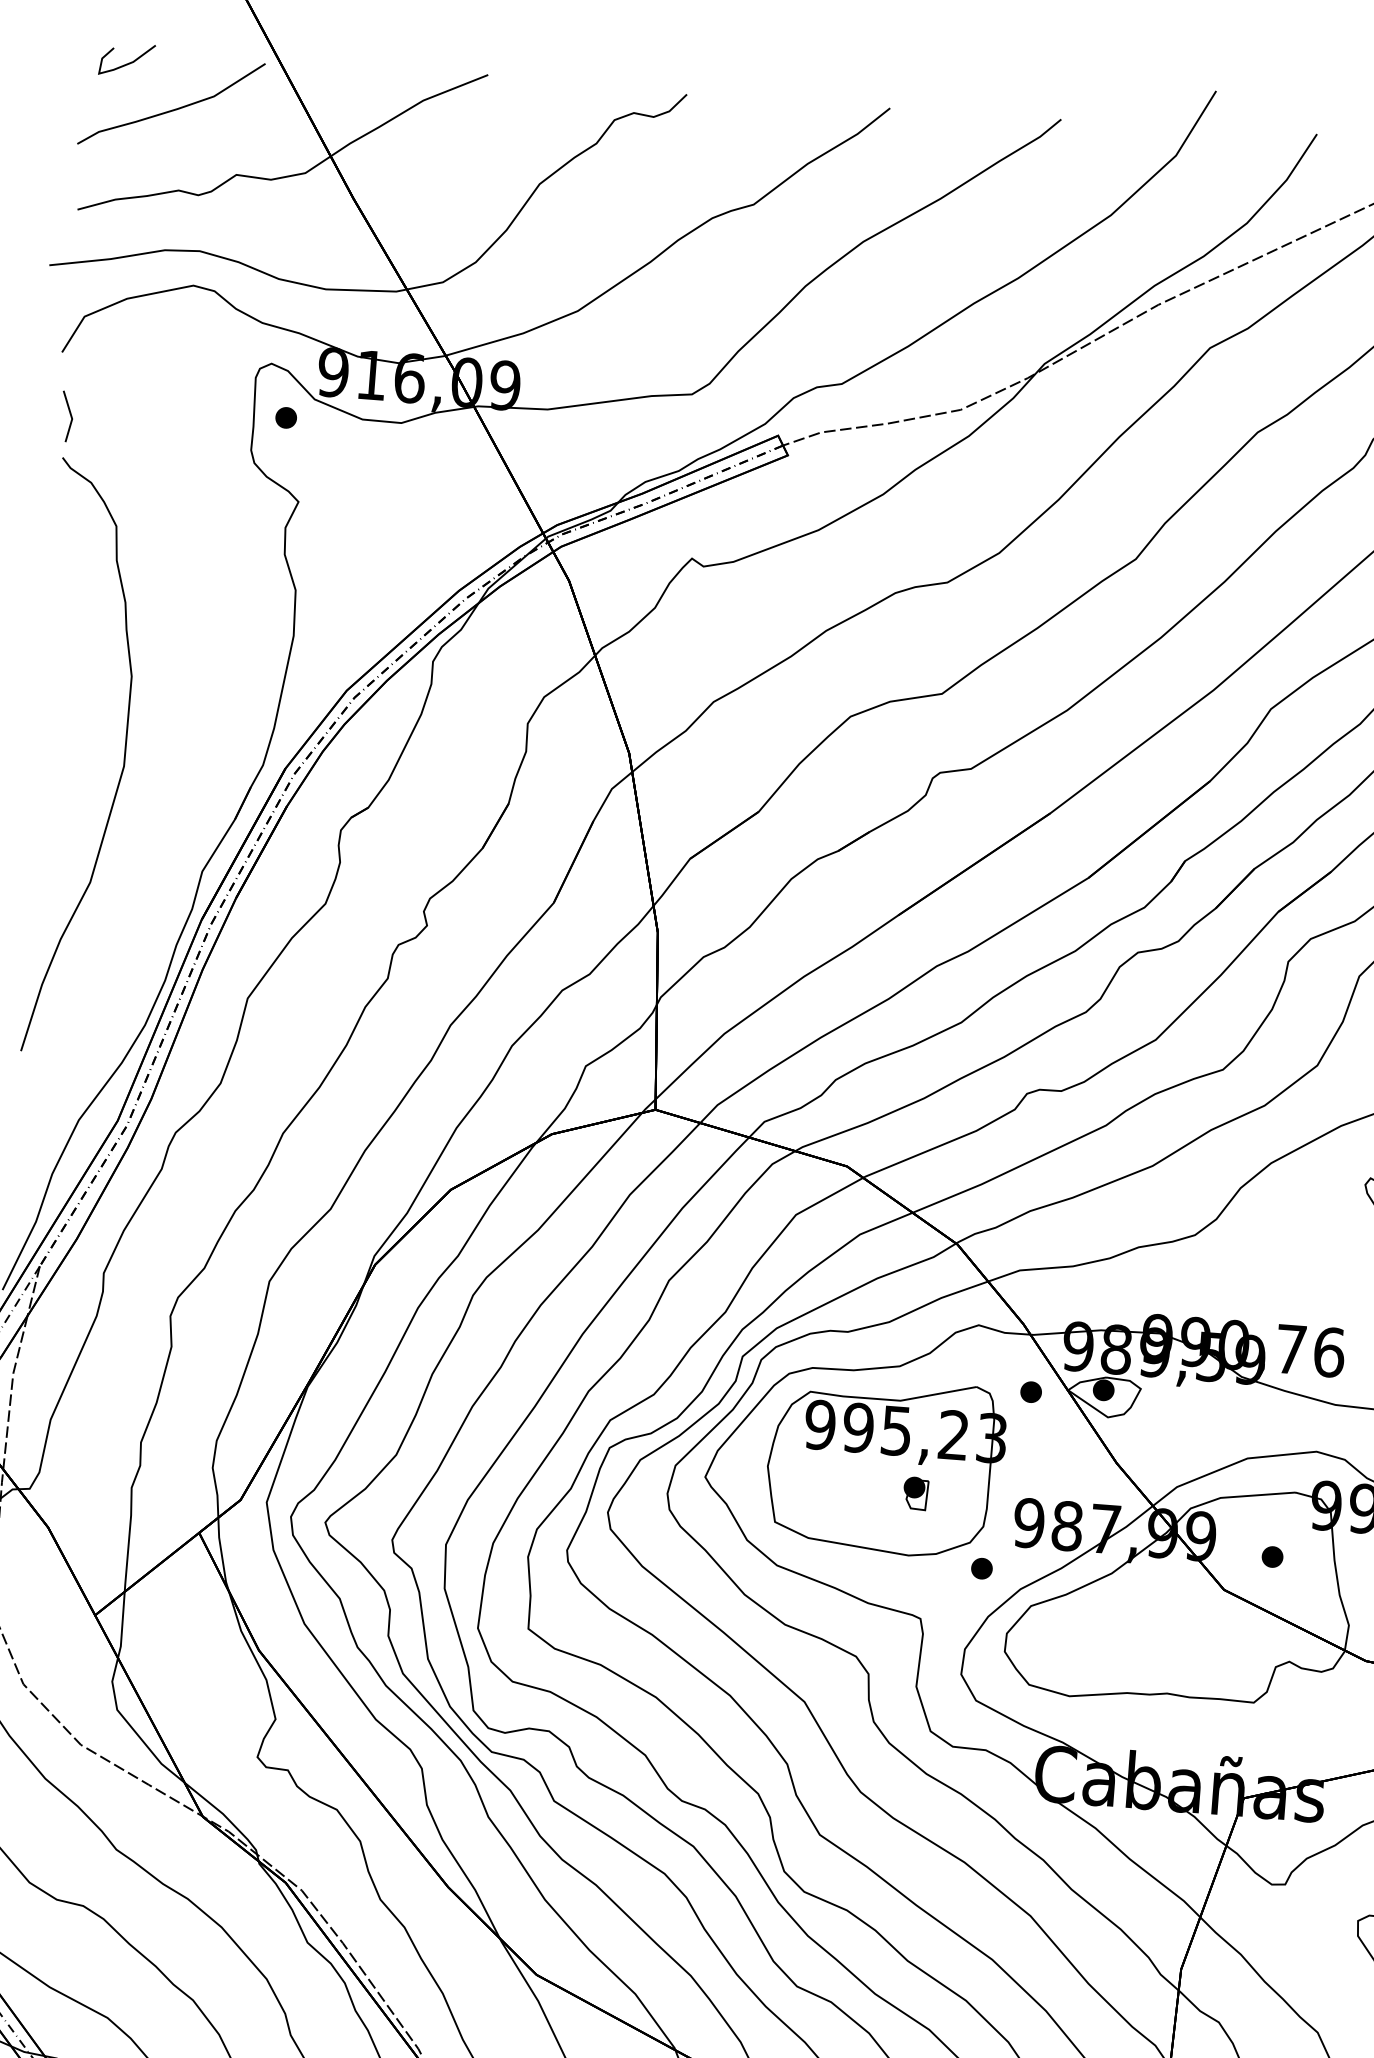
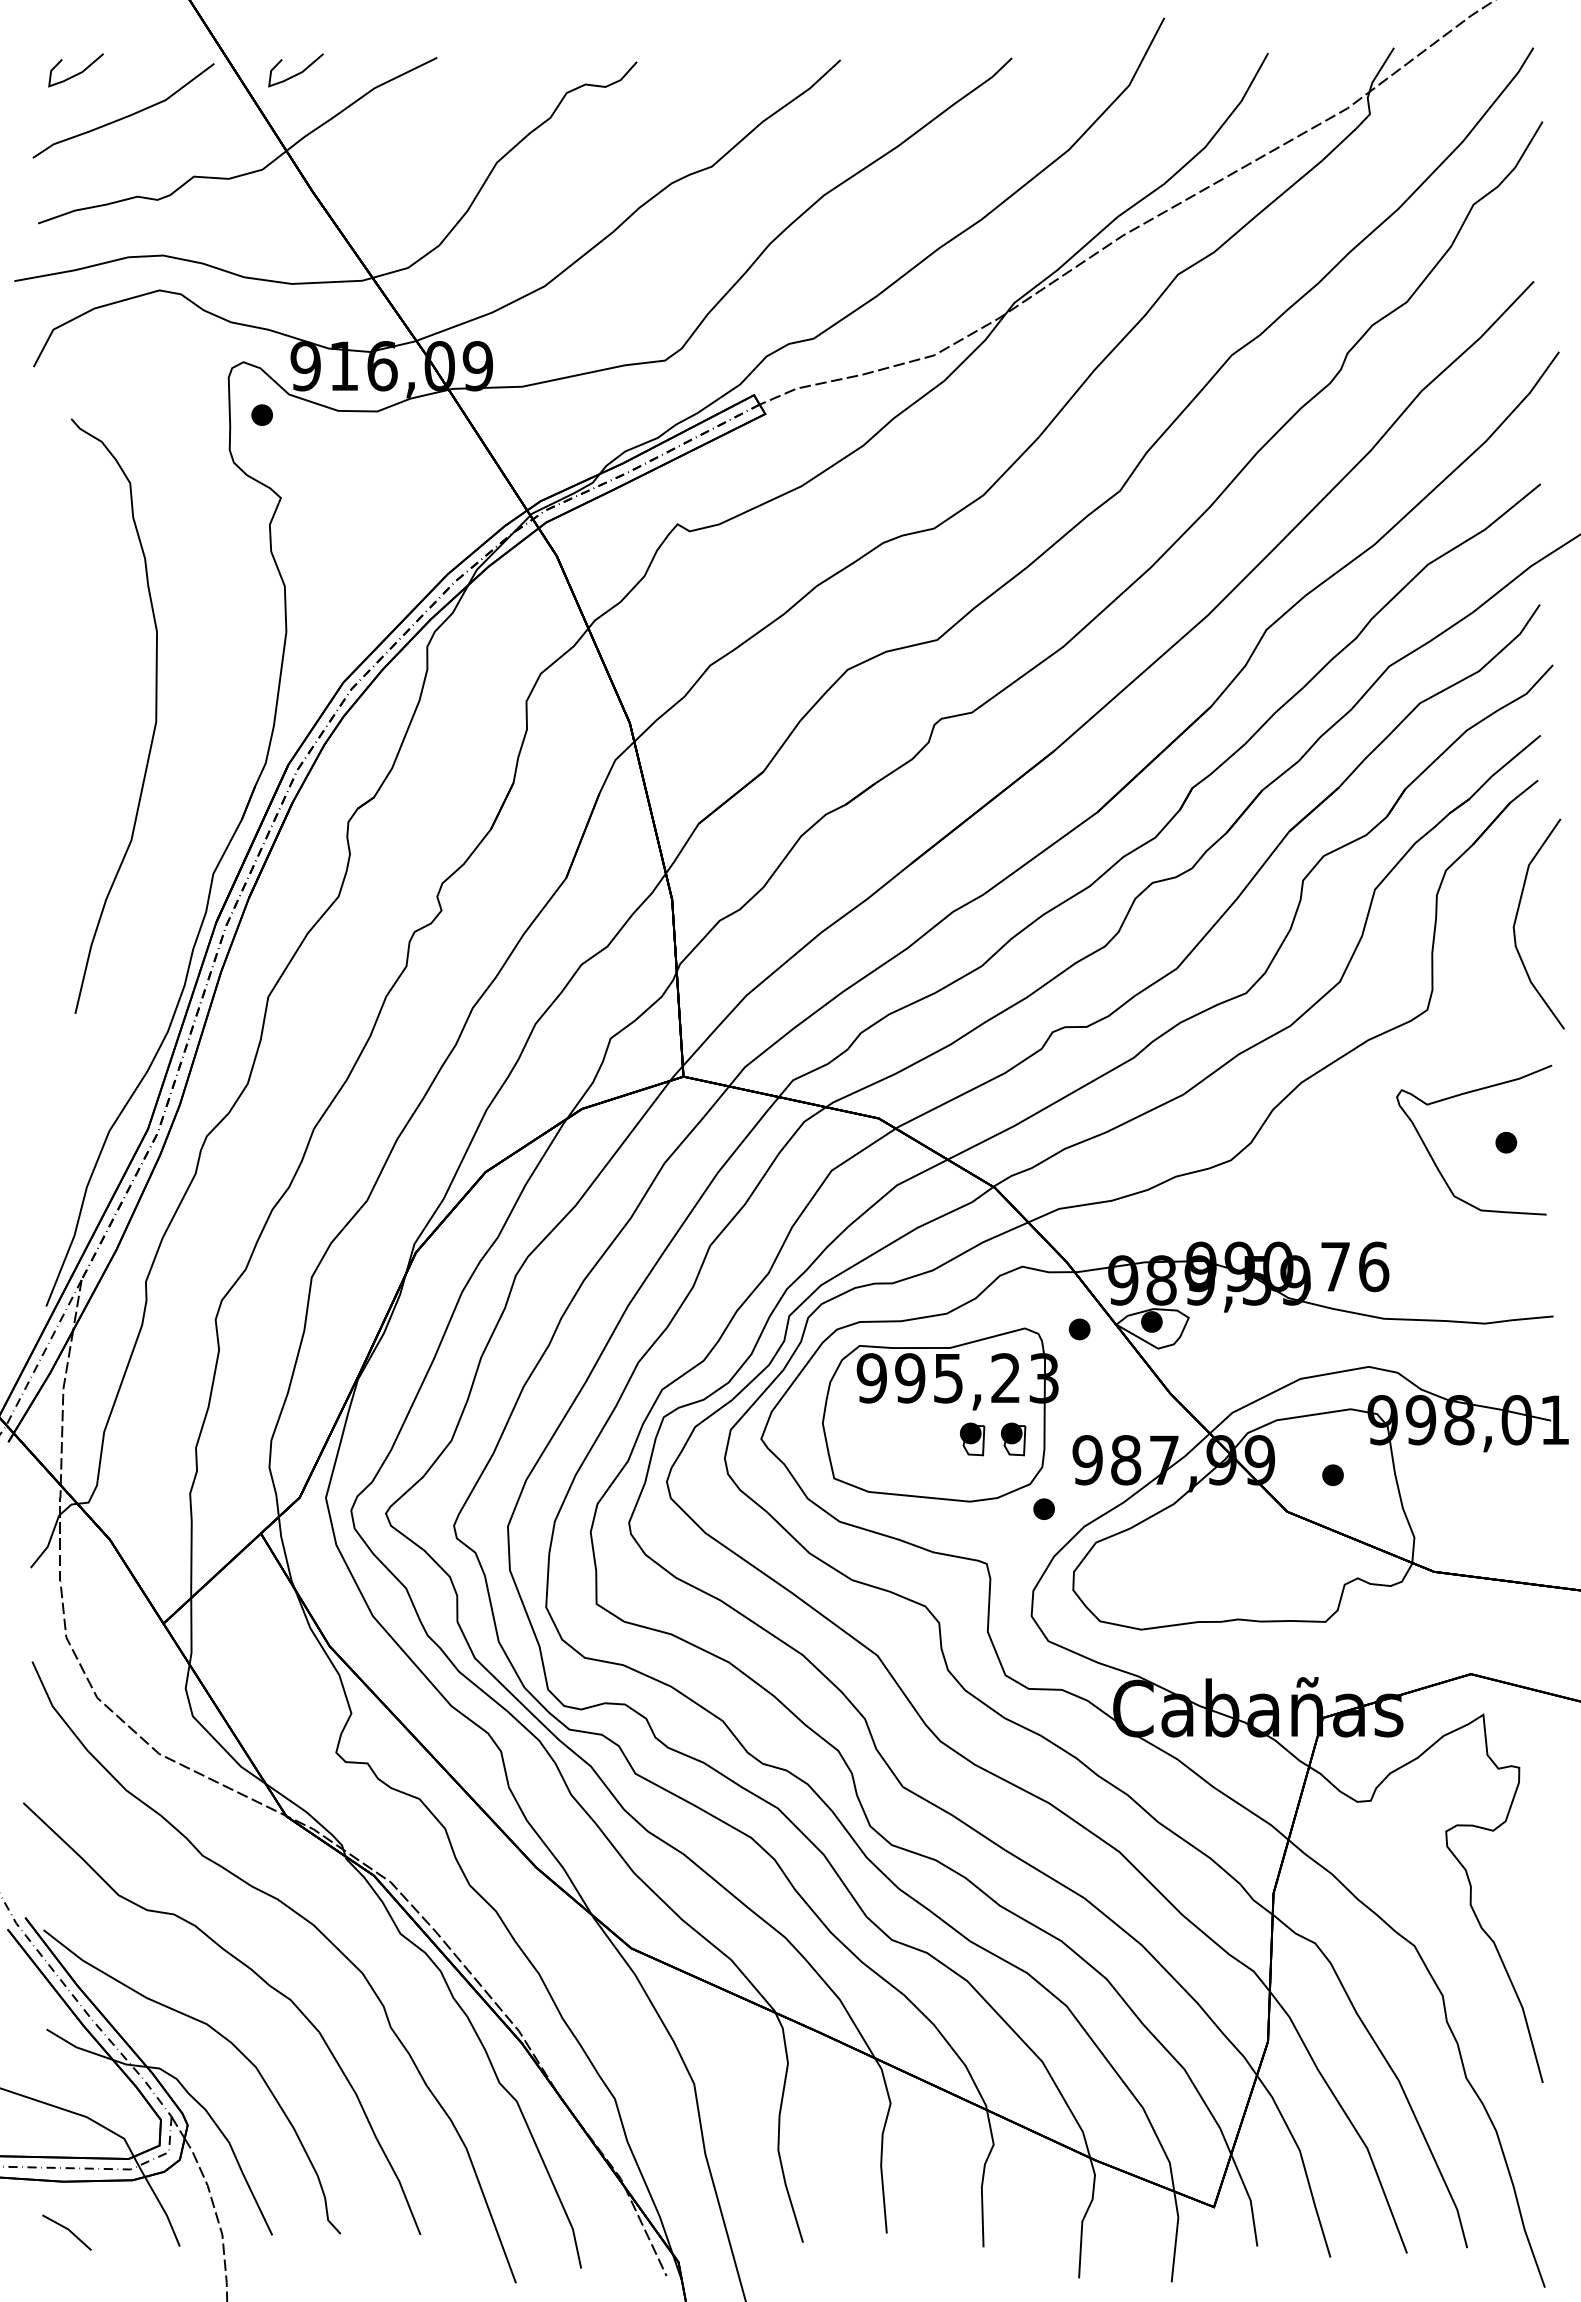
curve: (346, 79) -> (296, 73), added
line: (70, 415) -> (46, 429), removed
curve: (122, 768) -> (154, 724), moved
part: (956, 1496) -> (1013, 1439), added

